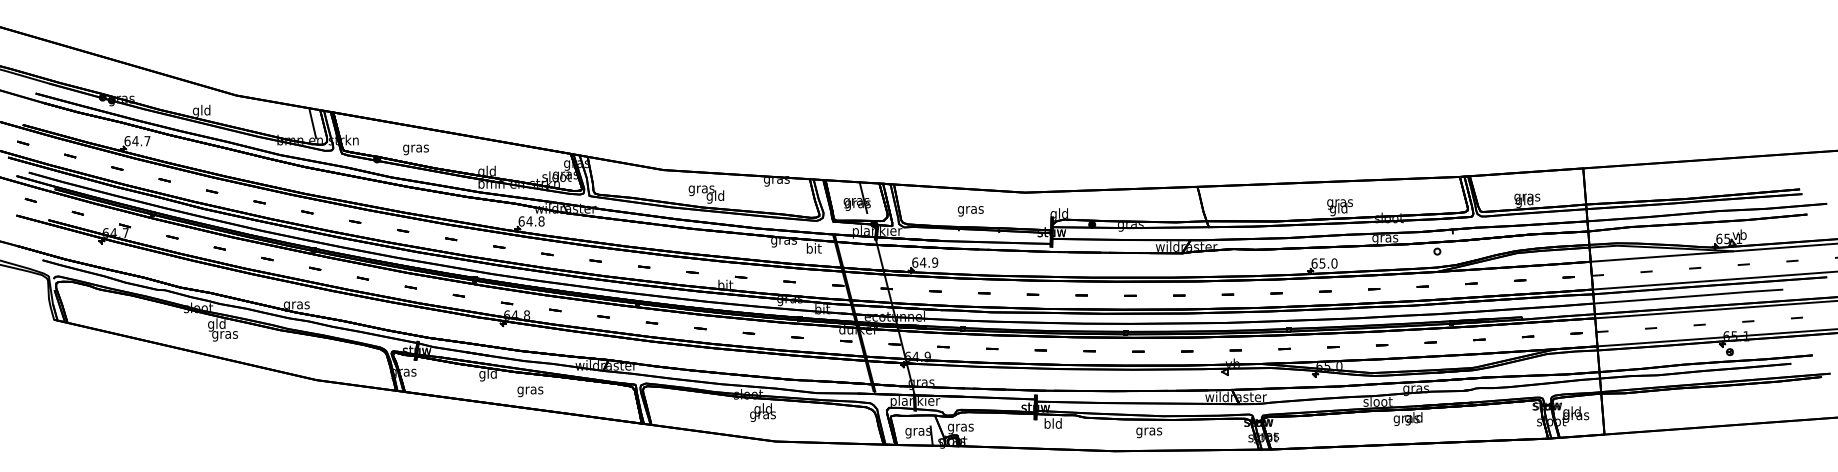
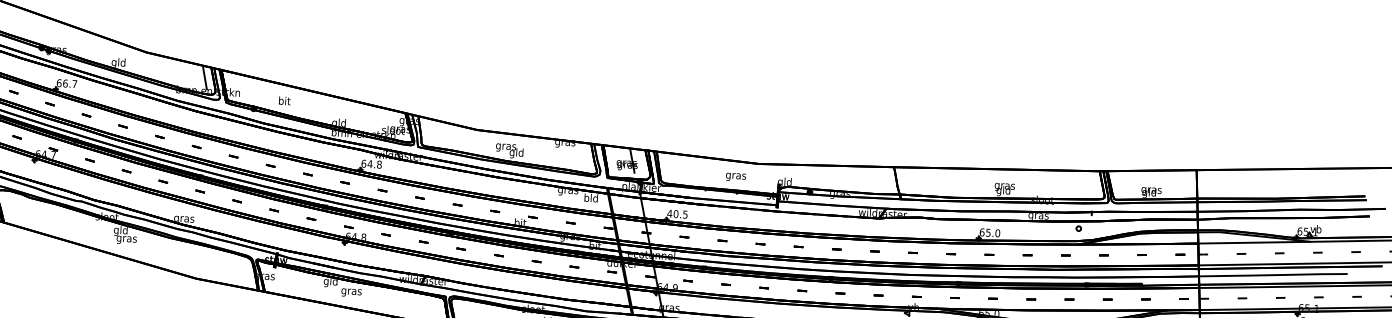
text: (135, 141) -> (65, 83), 64.7 -> 66.7
text: (415, 148) -> (284, 101), gras -> bit
text: (970, 211) -> (735, 177), moved
text: (813, 248) -> (590, 198), bit -> bld
text: (924, 262) -> (677, 214), 64.9 -> 40.5
text: (530, 391) -> (351, 292), moved

